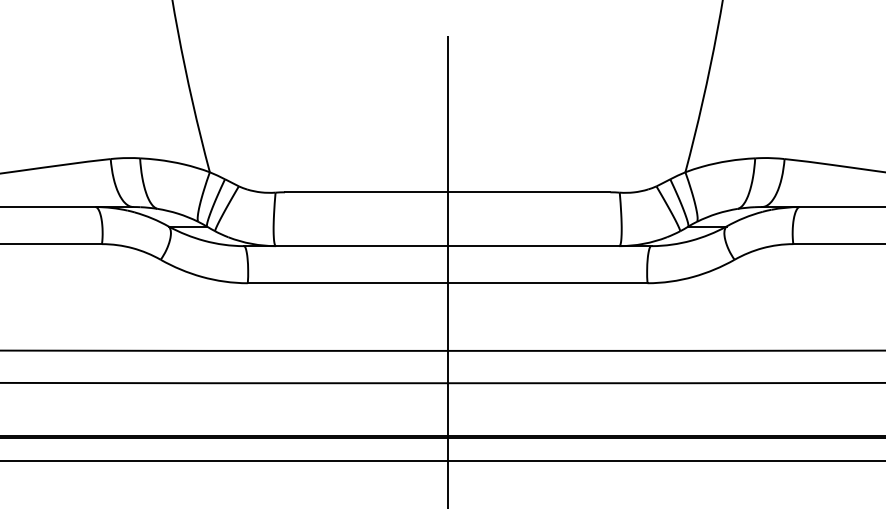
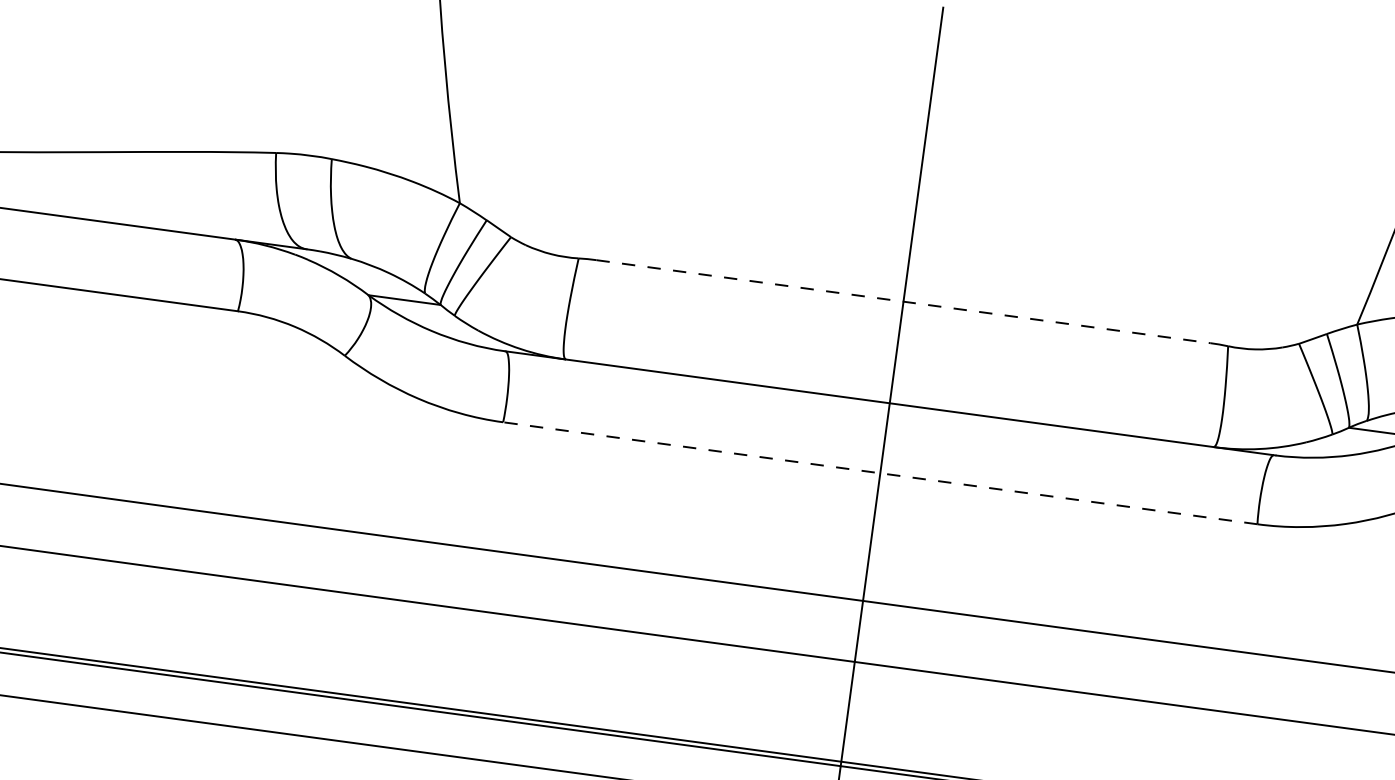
line: (447, 192) -> (903, 301), solid -> dashed
line: (447, 283) -> (879, 473), solid -> dashed

